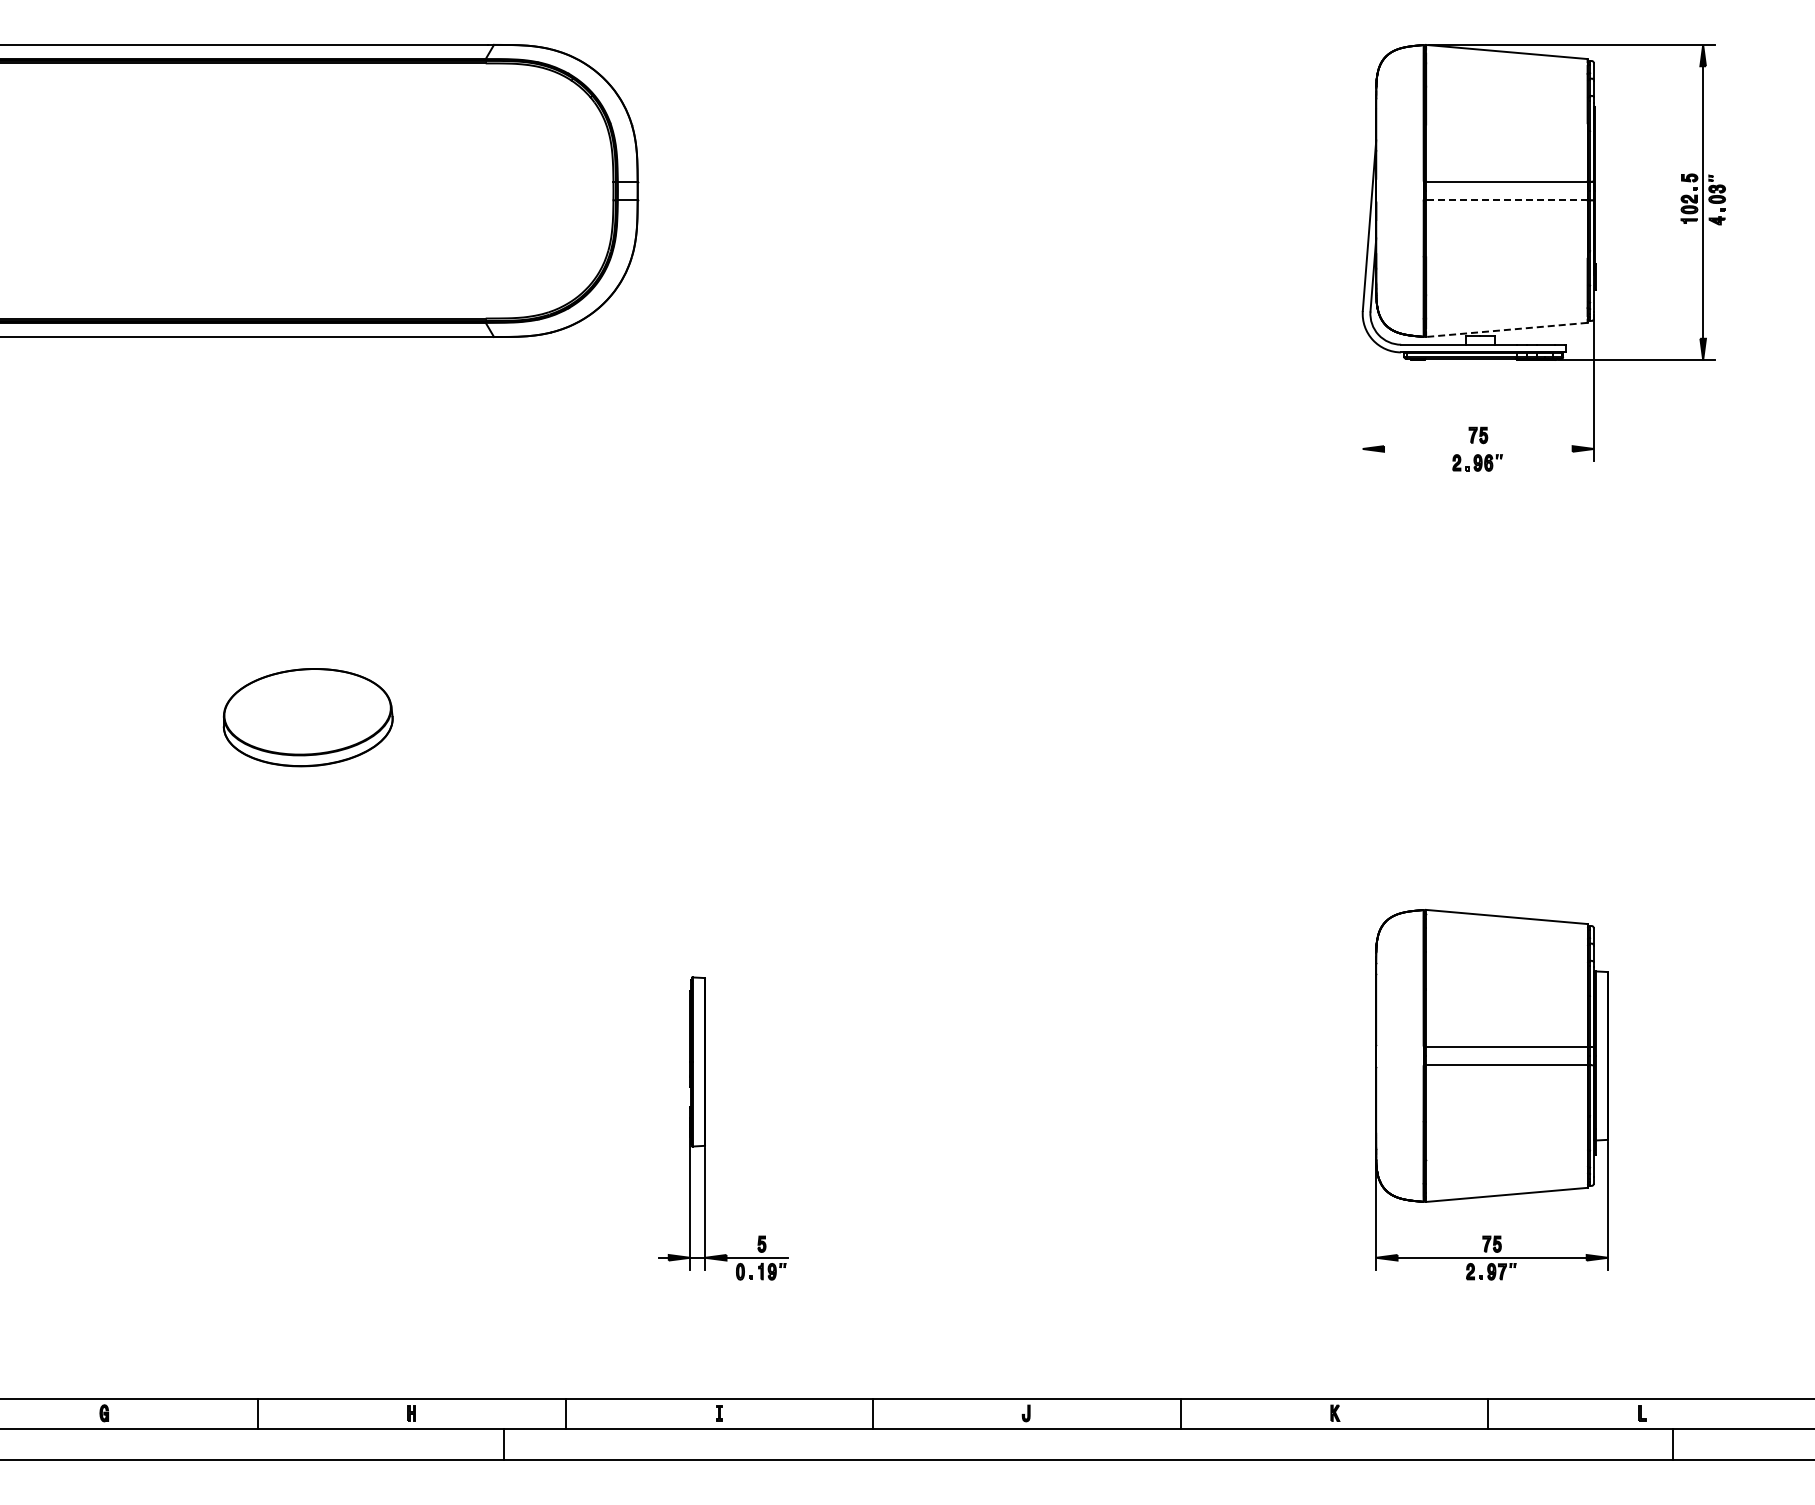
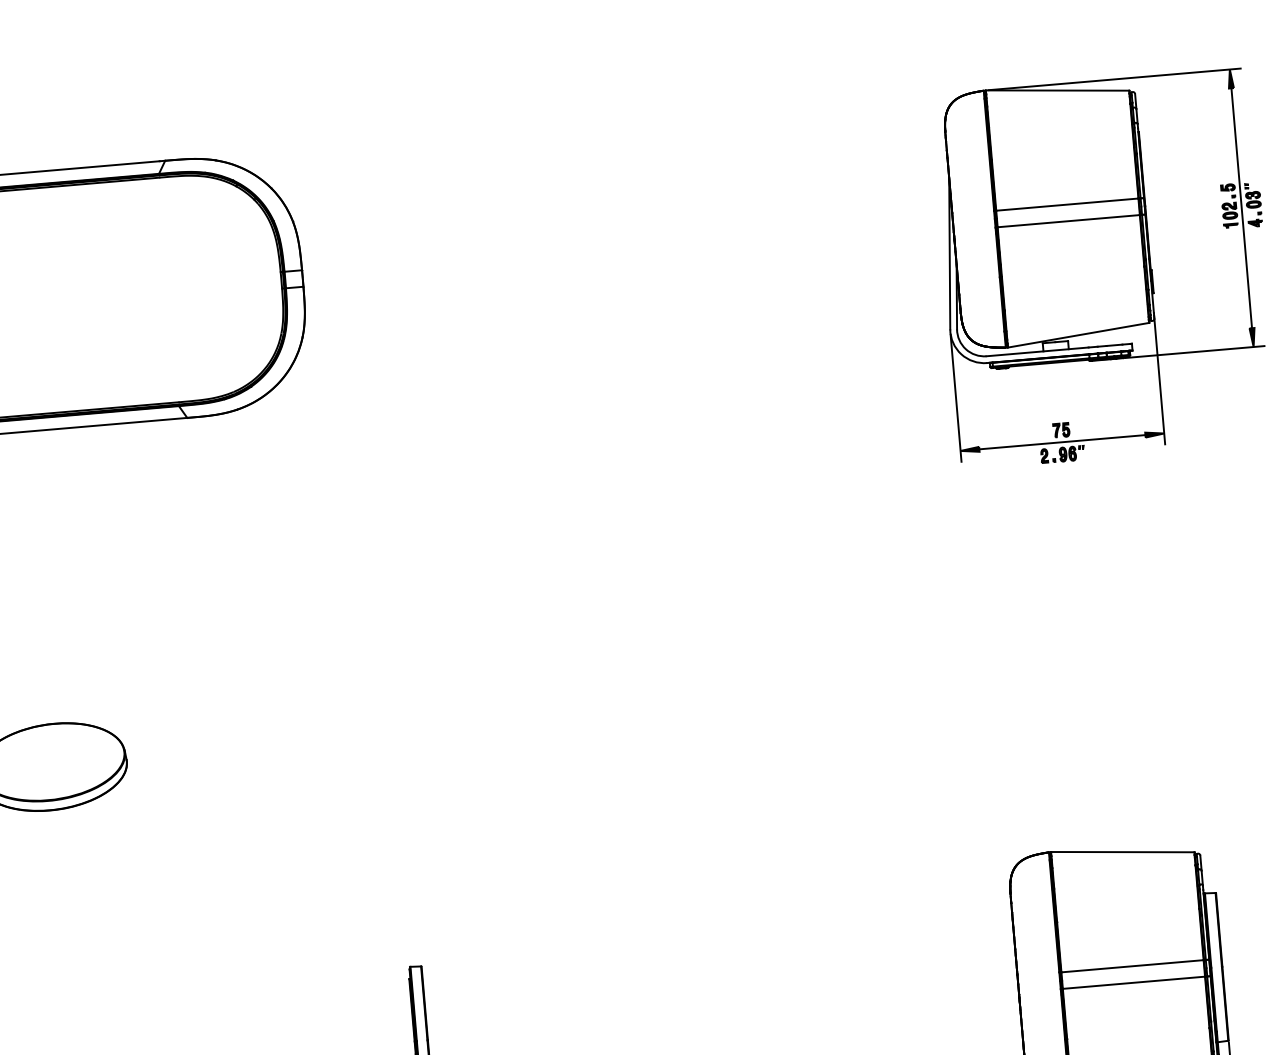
line: (1506, 200) -> (1068, 221), dashed -> solid
line: (1506, 329) -> (1078, 334), dashed -> solid
line: (1362, 389) -> (955, 398), added
line: (1478, 448) -> (1062, 441), added

